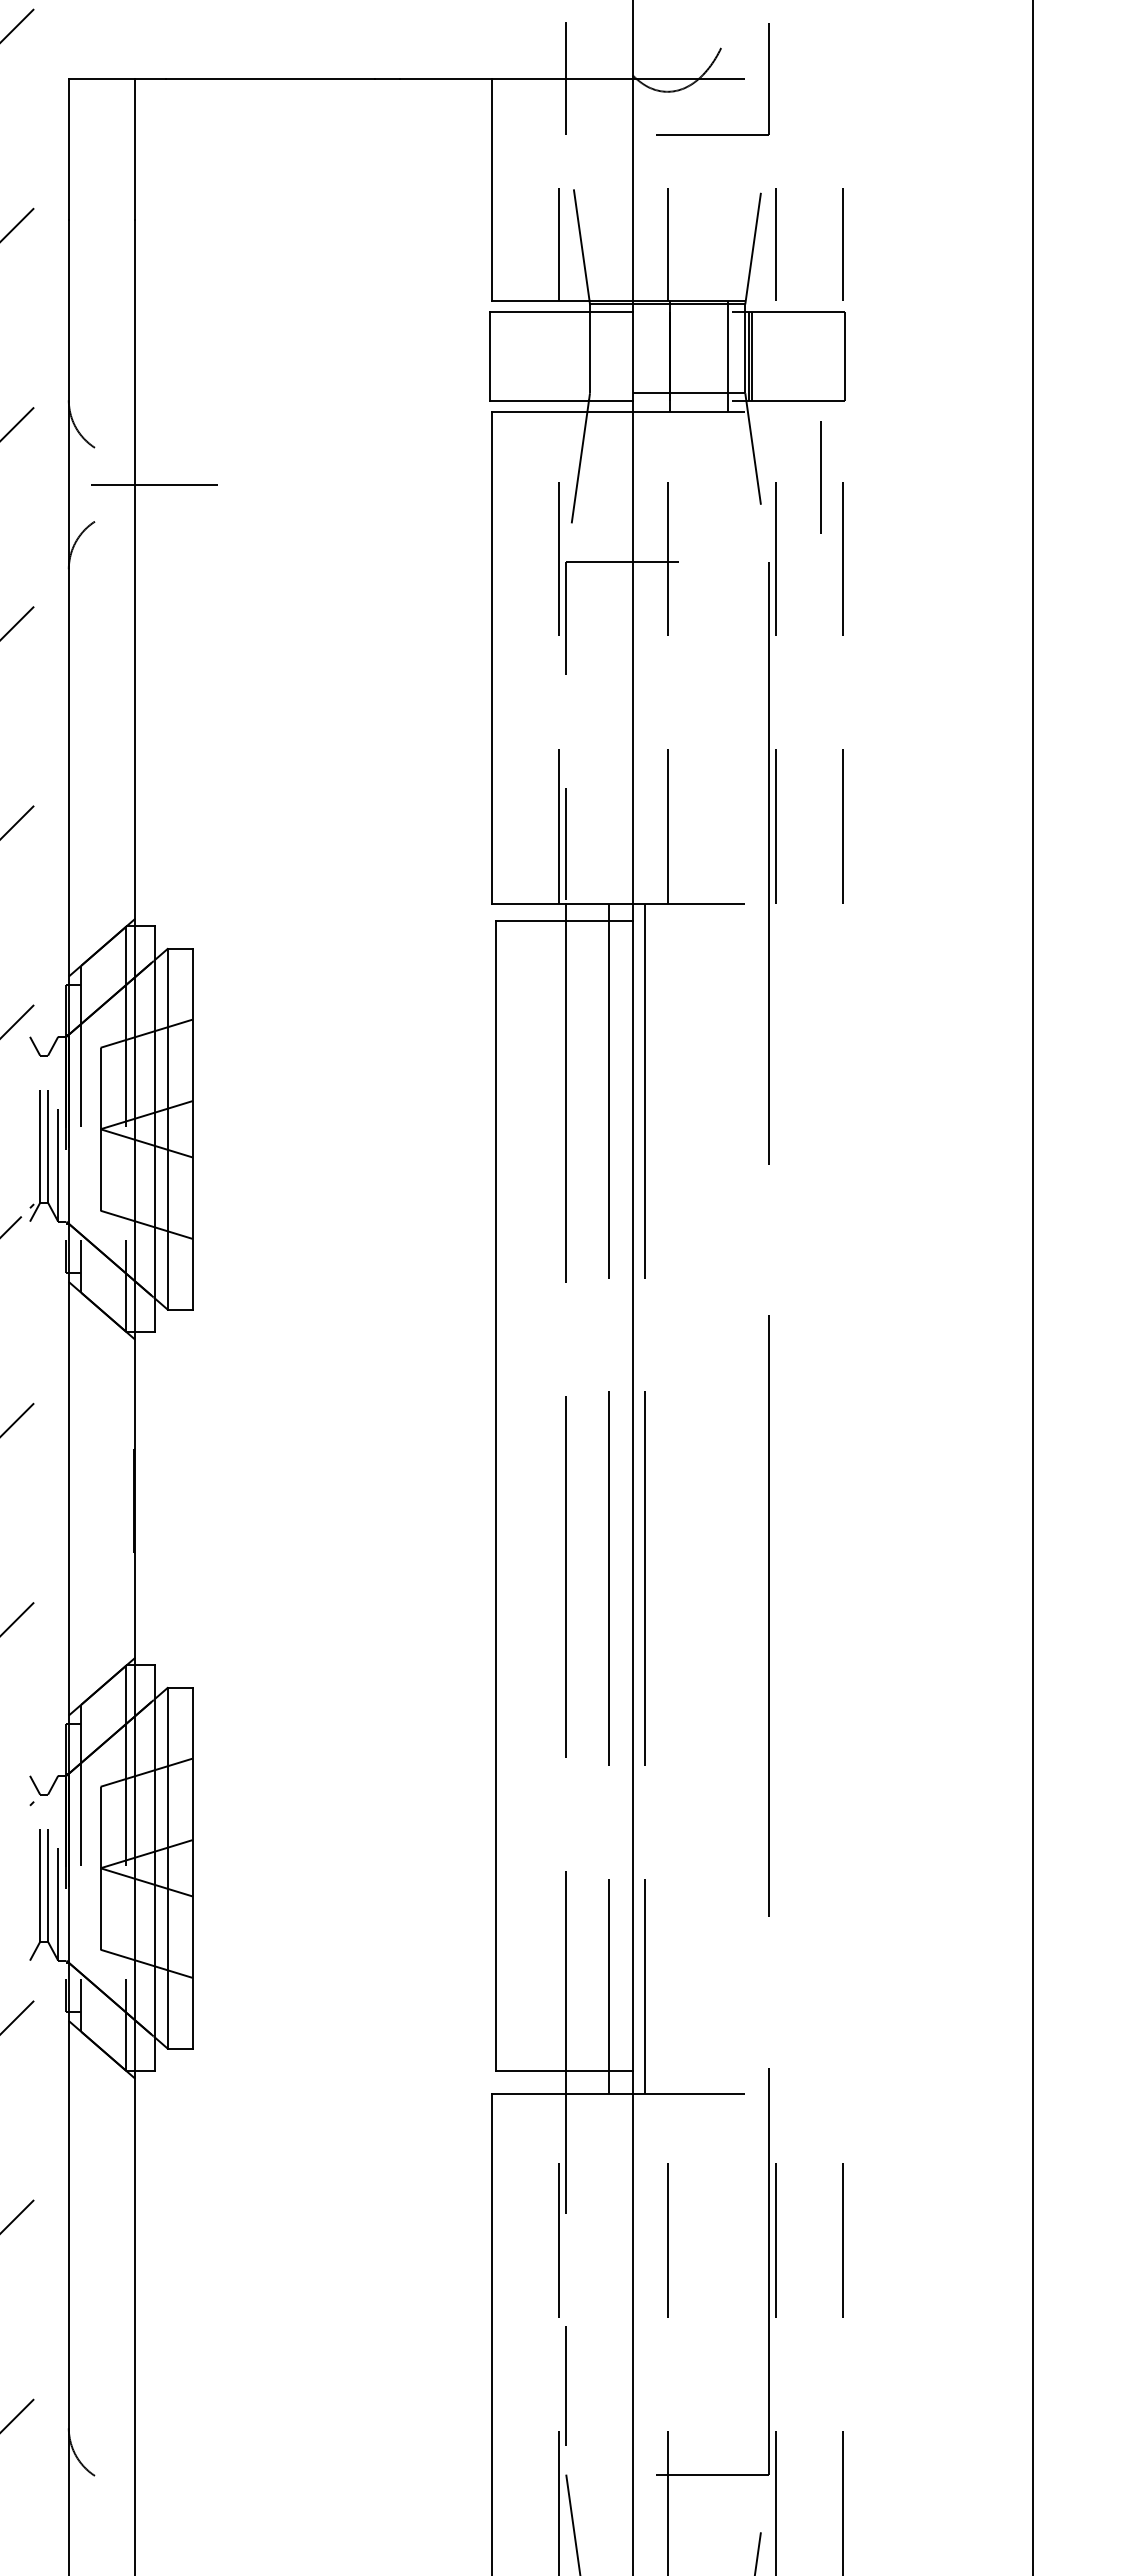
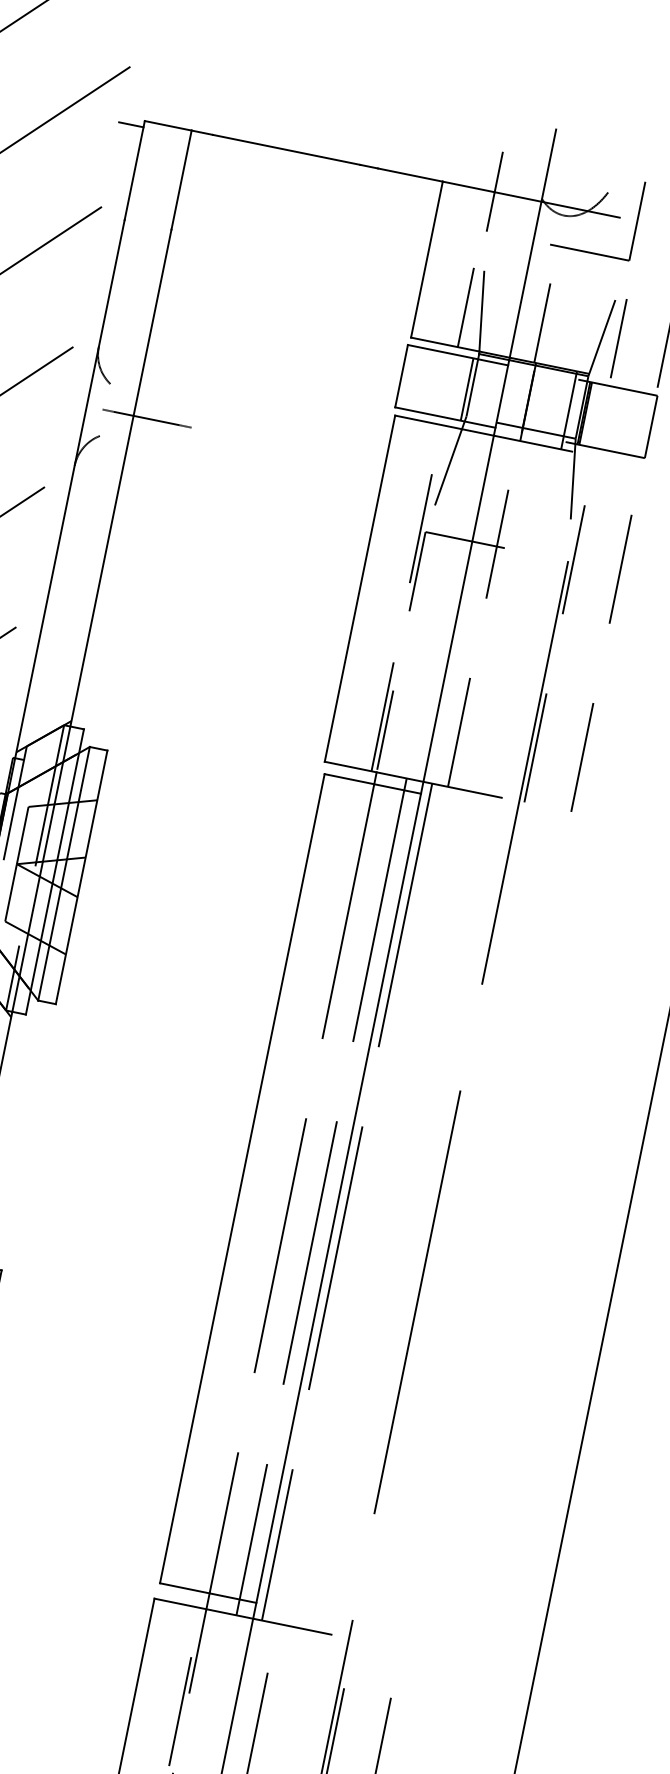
line: (51, 88) -> (131, 125), added
line: (583, 355) -> (467, 389), added
line: (820, 477) -> (616, 508), removed

